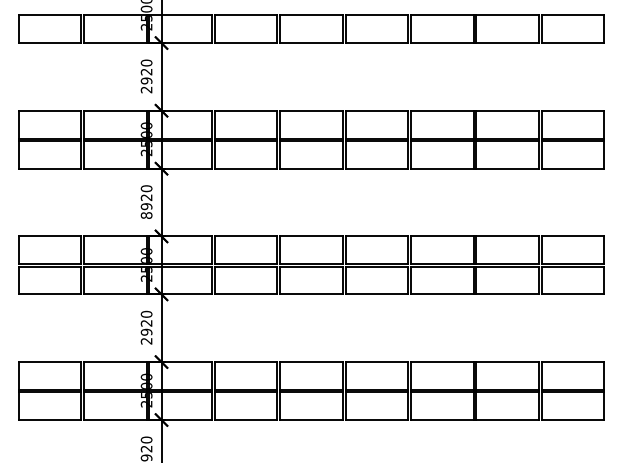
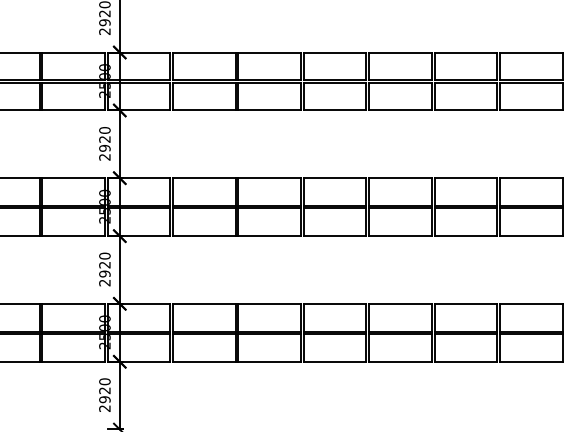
text: (146, 215) -> (104, 157), 8920 -> 2920

